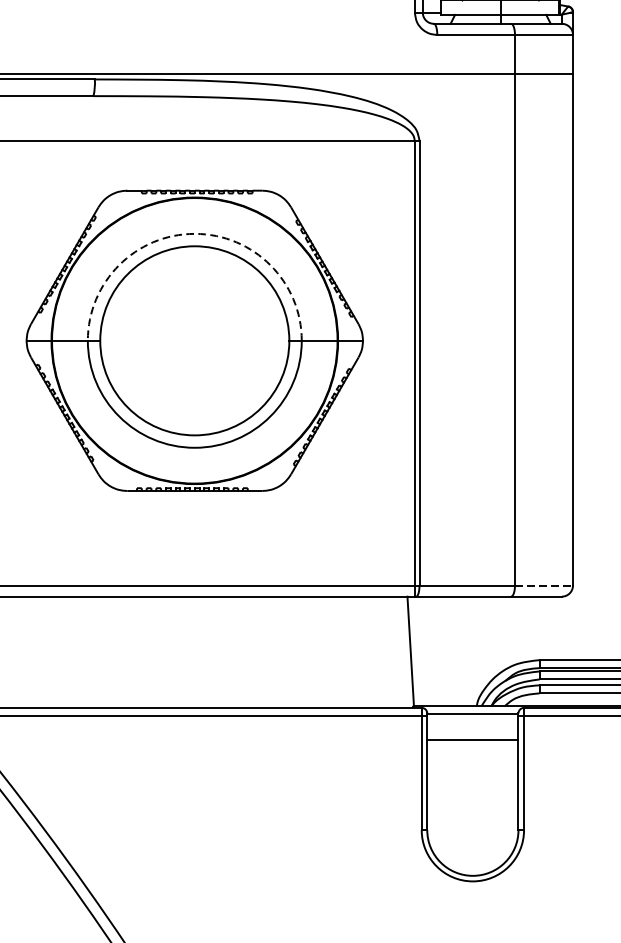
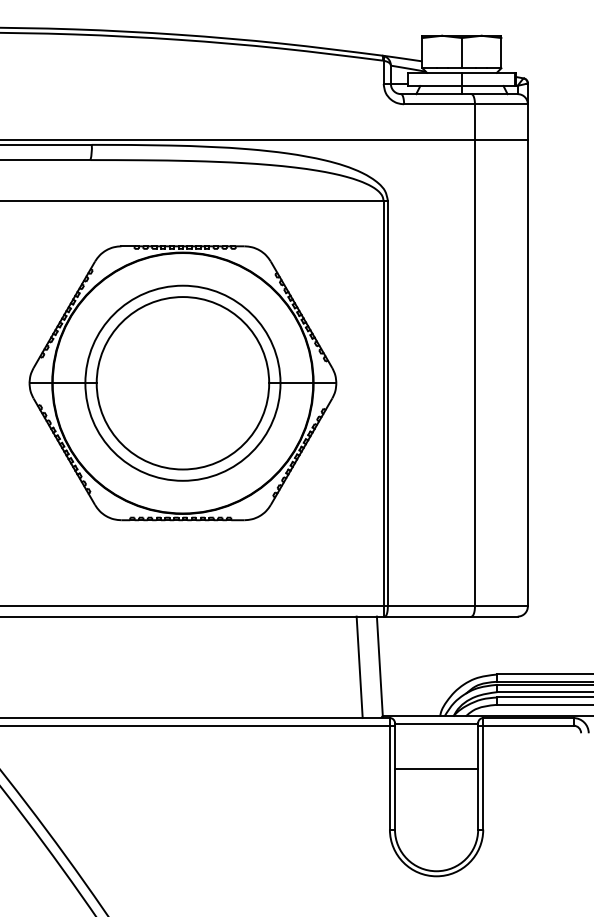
arc: (194, 233) -> (182, 285), dashed -> solid
line: (544, 585) -> (501, 606), dashed -> solid
line: (388, 652) -> (359, 667), added
line: (472, 740) -> (436, 768), moved

